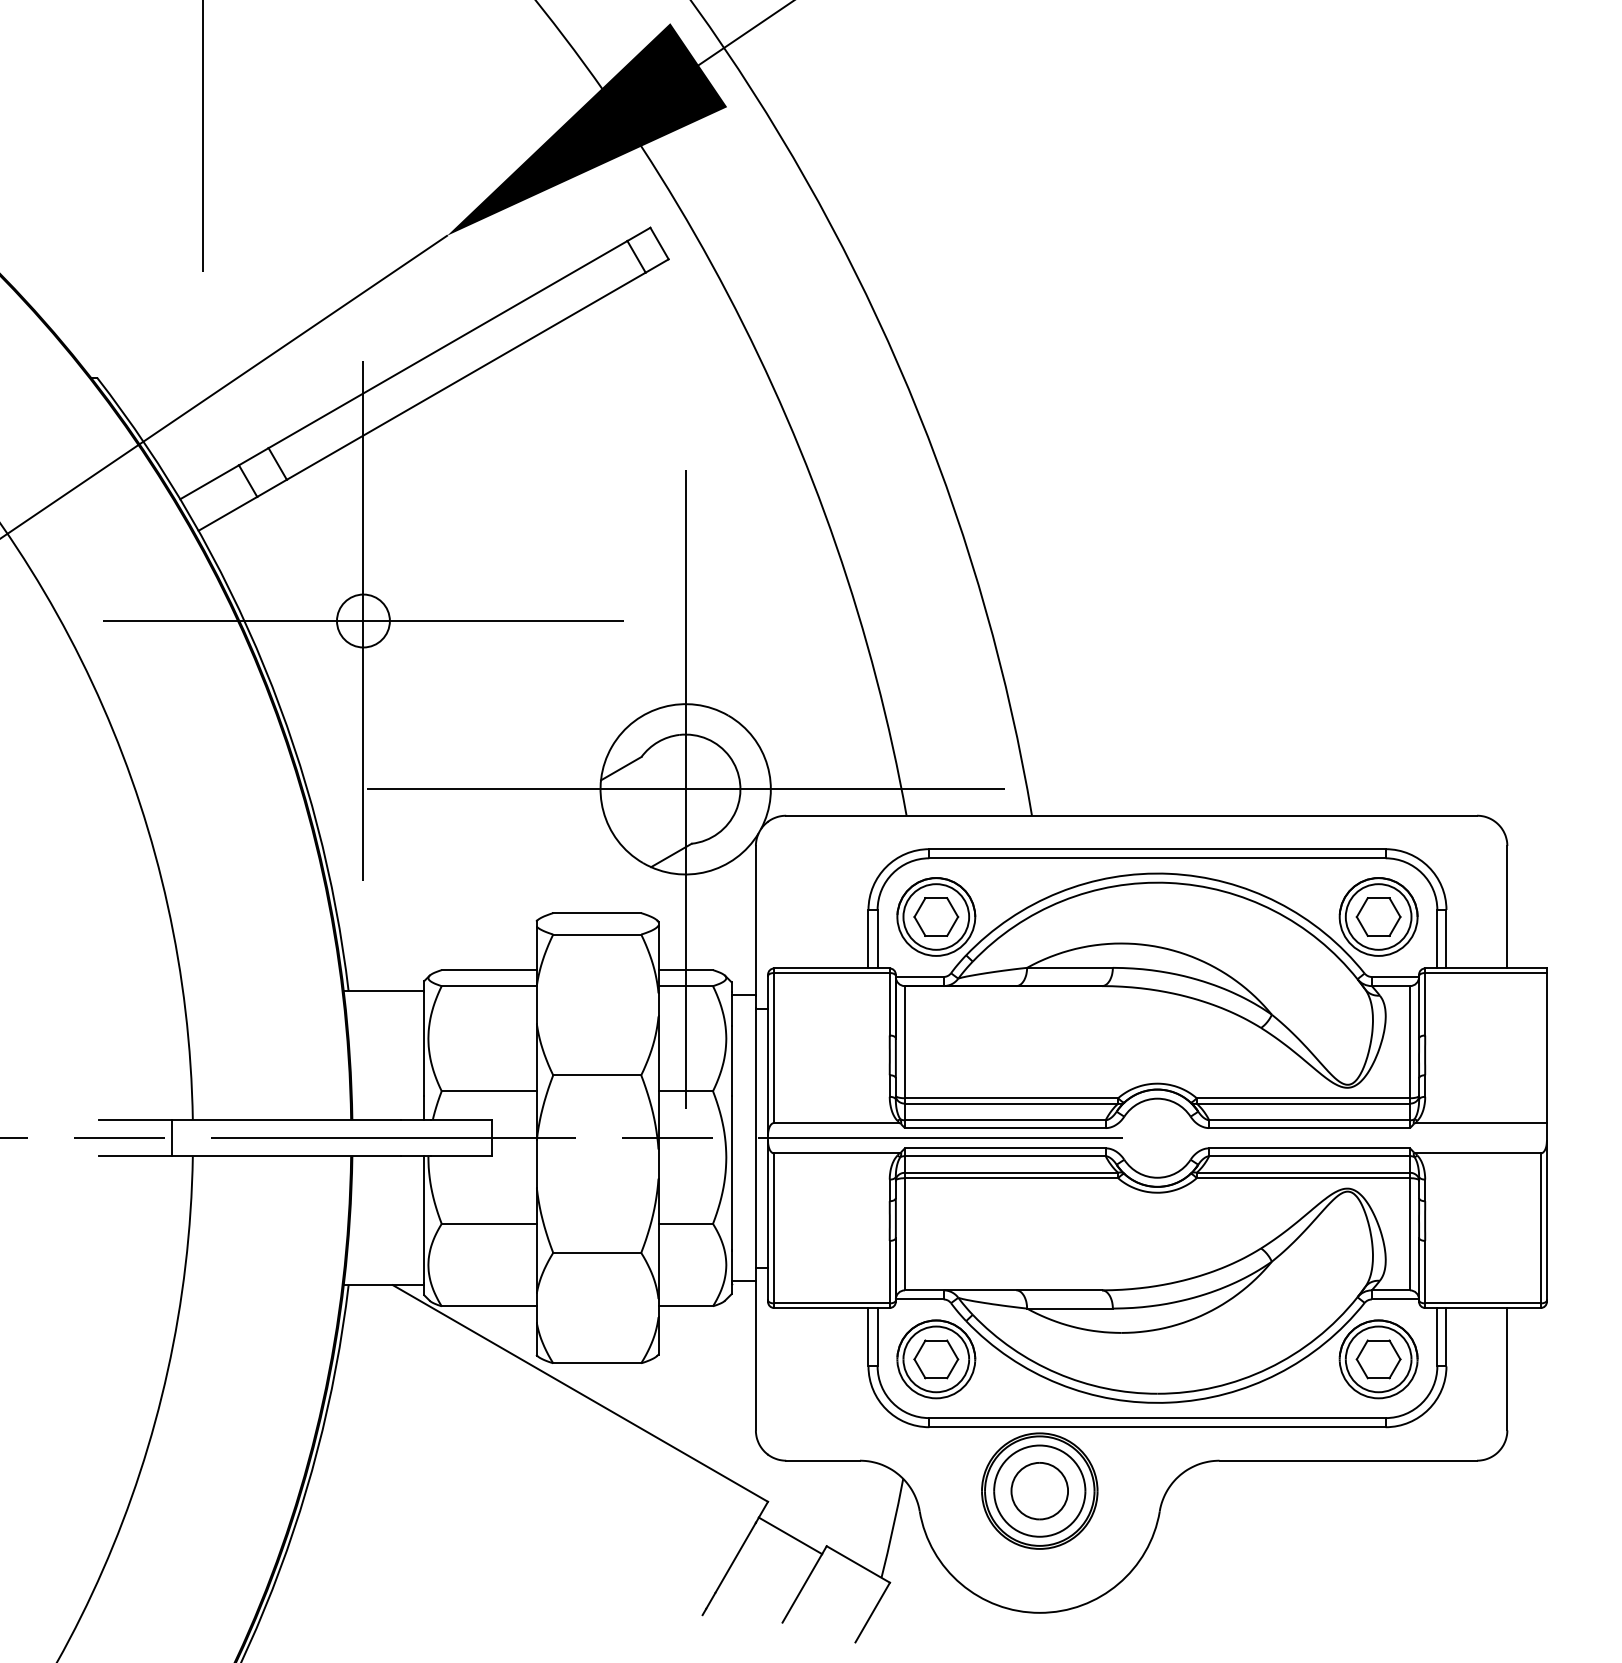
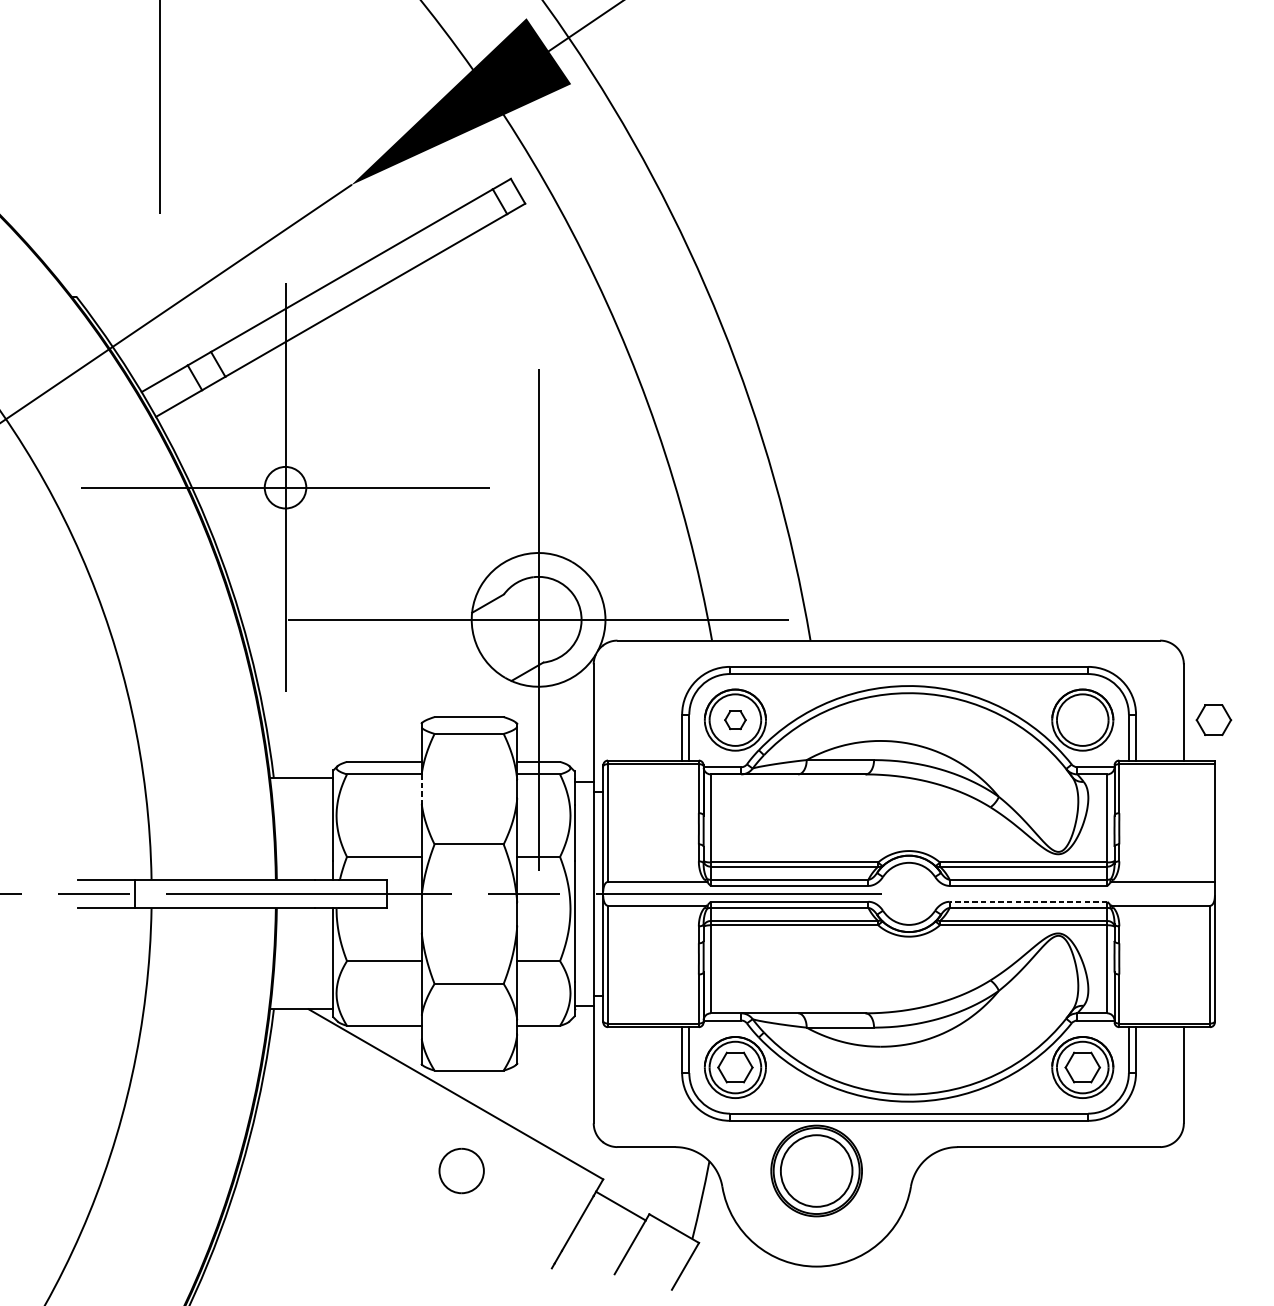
part: (936, 916) -> (735, 719), size x0.6
part: (1378, 916) -> (1213, 719), moved
line: (536, 1005) -> (421, 789), solid -> dashed
line: (1309, 1148) -> (1028, 901), solid -> dashed
part: (1039, 1491) -> (461, 1171), moved

